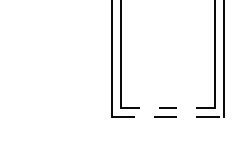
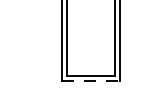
line: (166, 107) -> (90, 75), dashed -> solid

